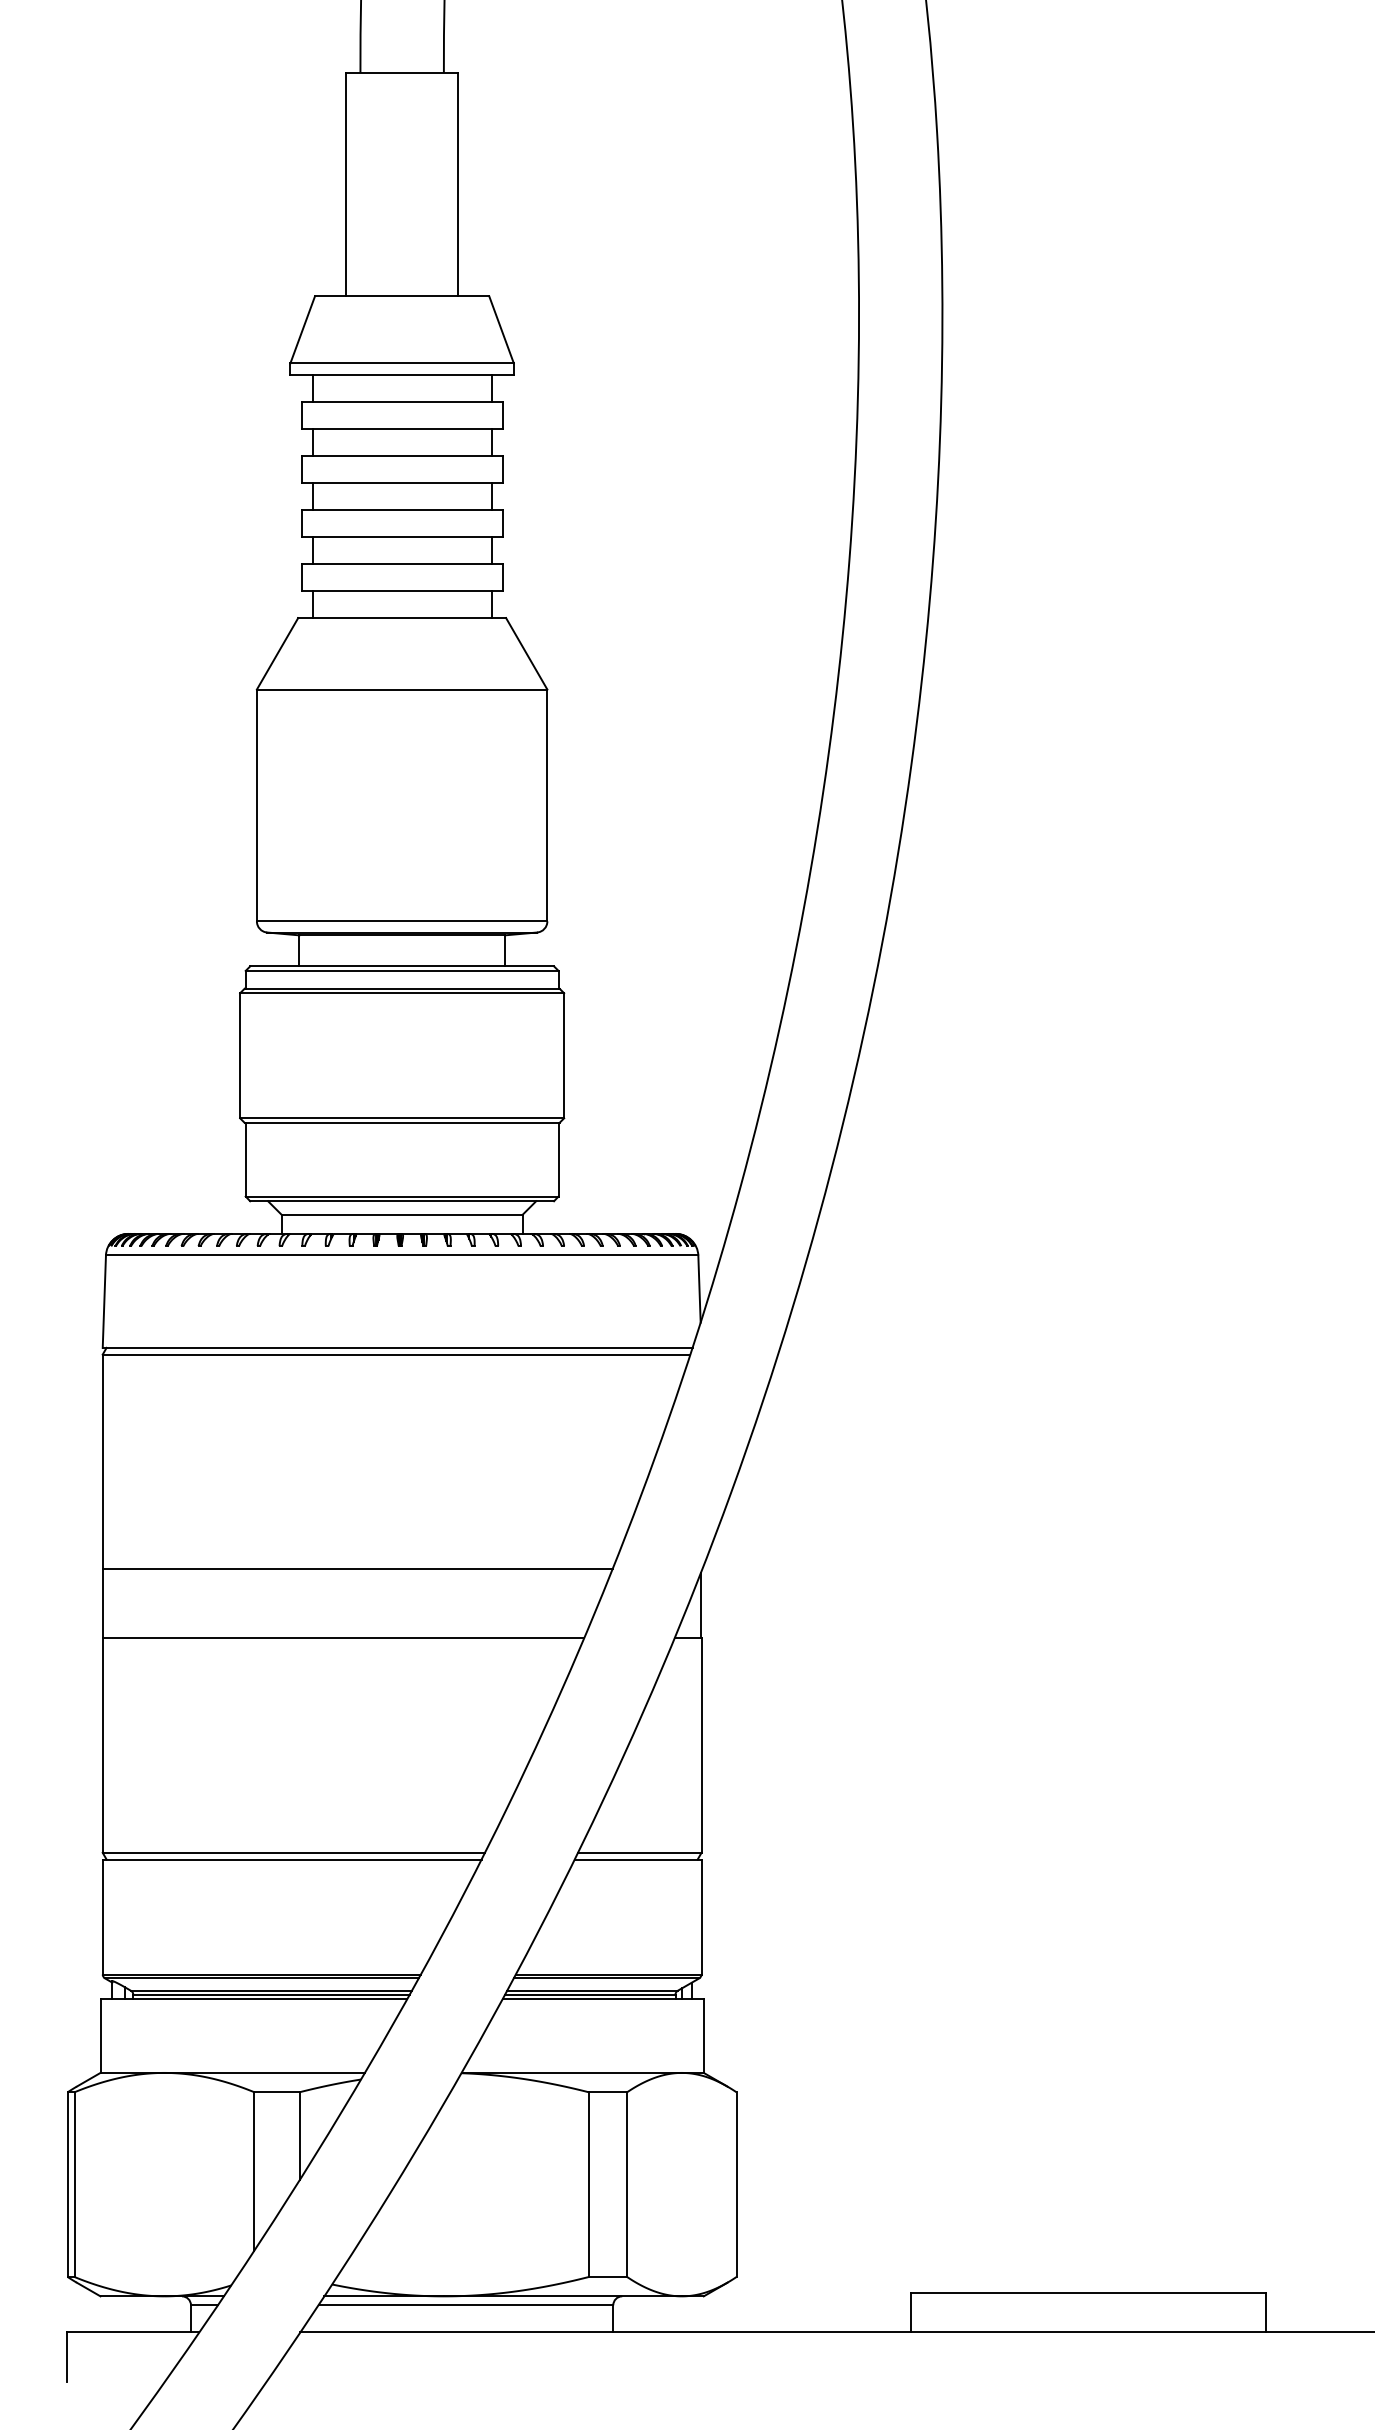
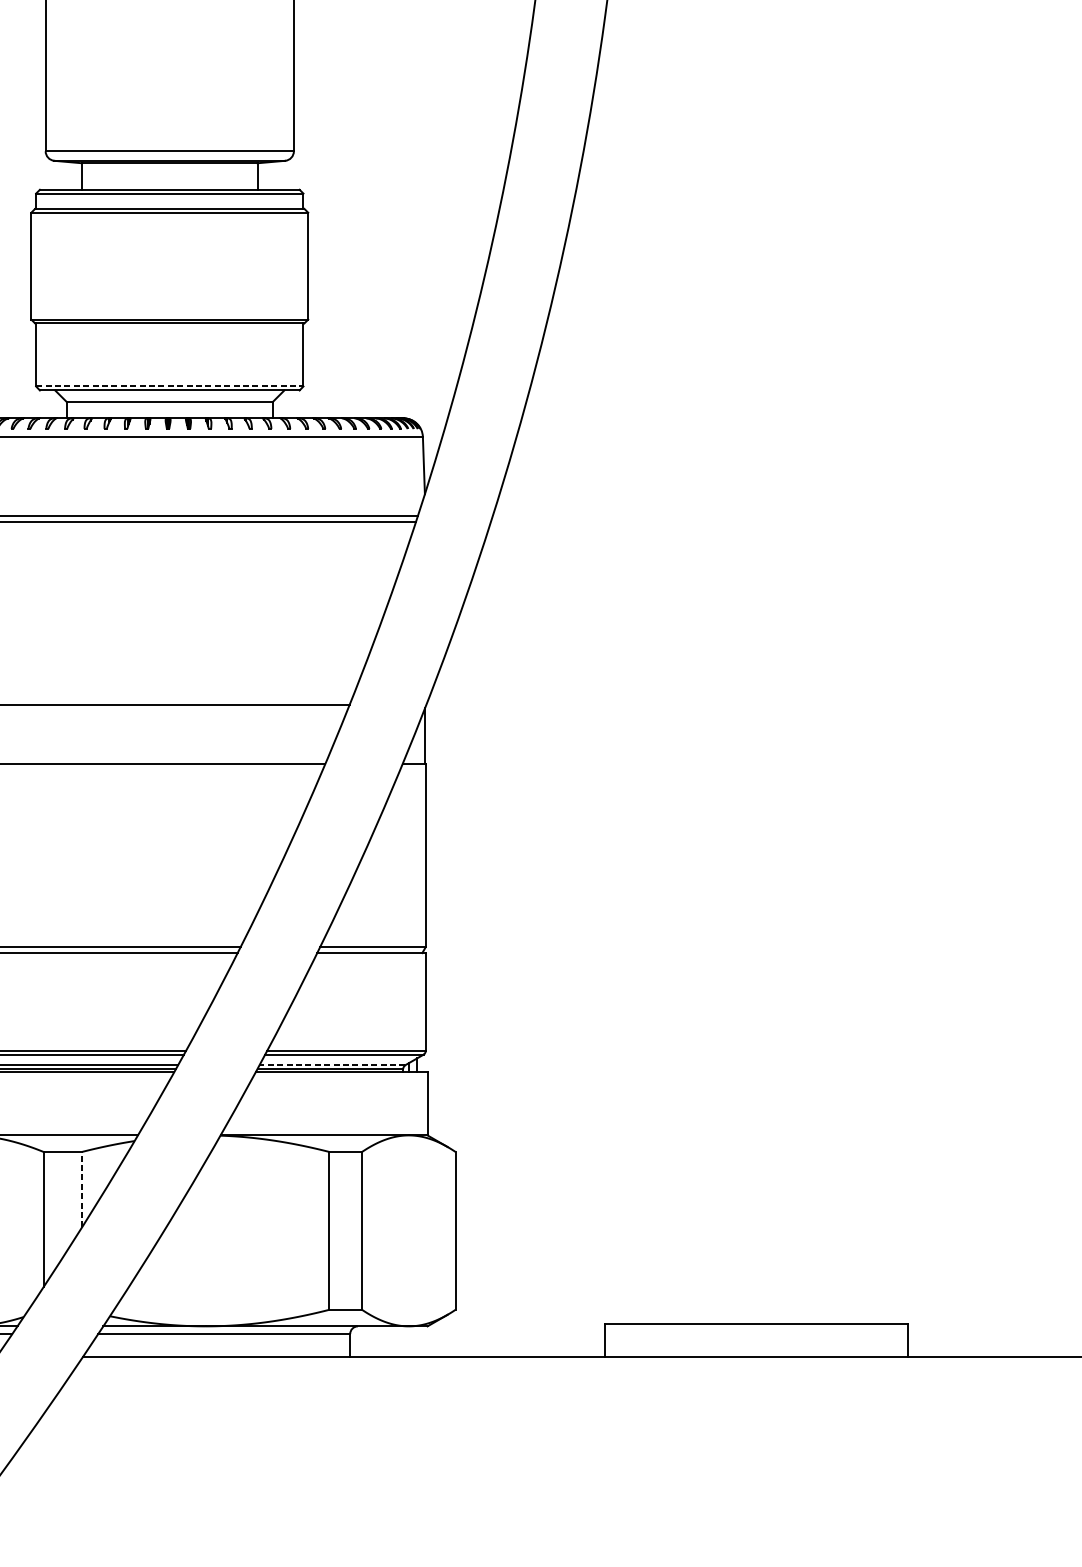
line: (402, 1196) -> (170, 386), solid -> dashed
line: (591, 1990) -> (331, 1064), solid -> dashed
line: (299, 2135) -> (82, 1188), solid -> dashed

